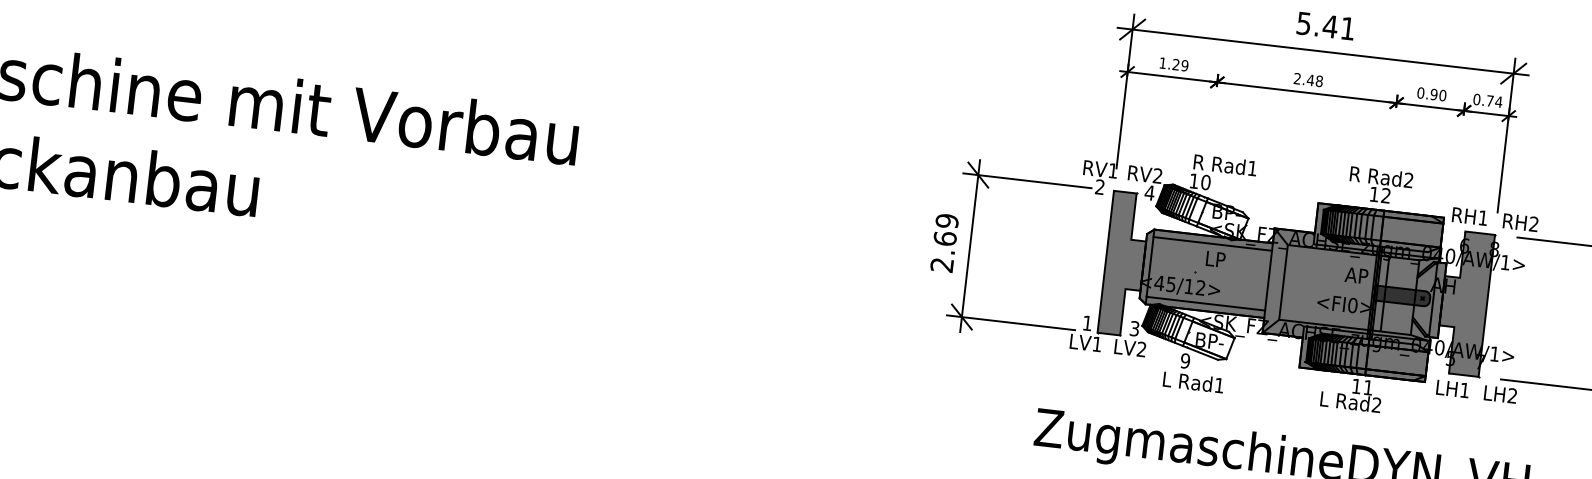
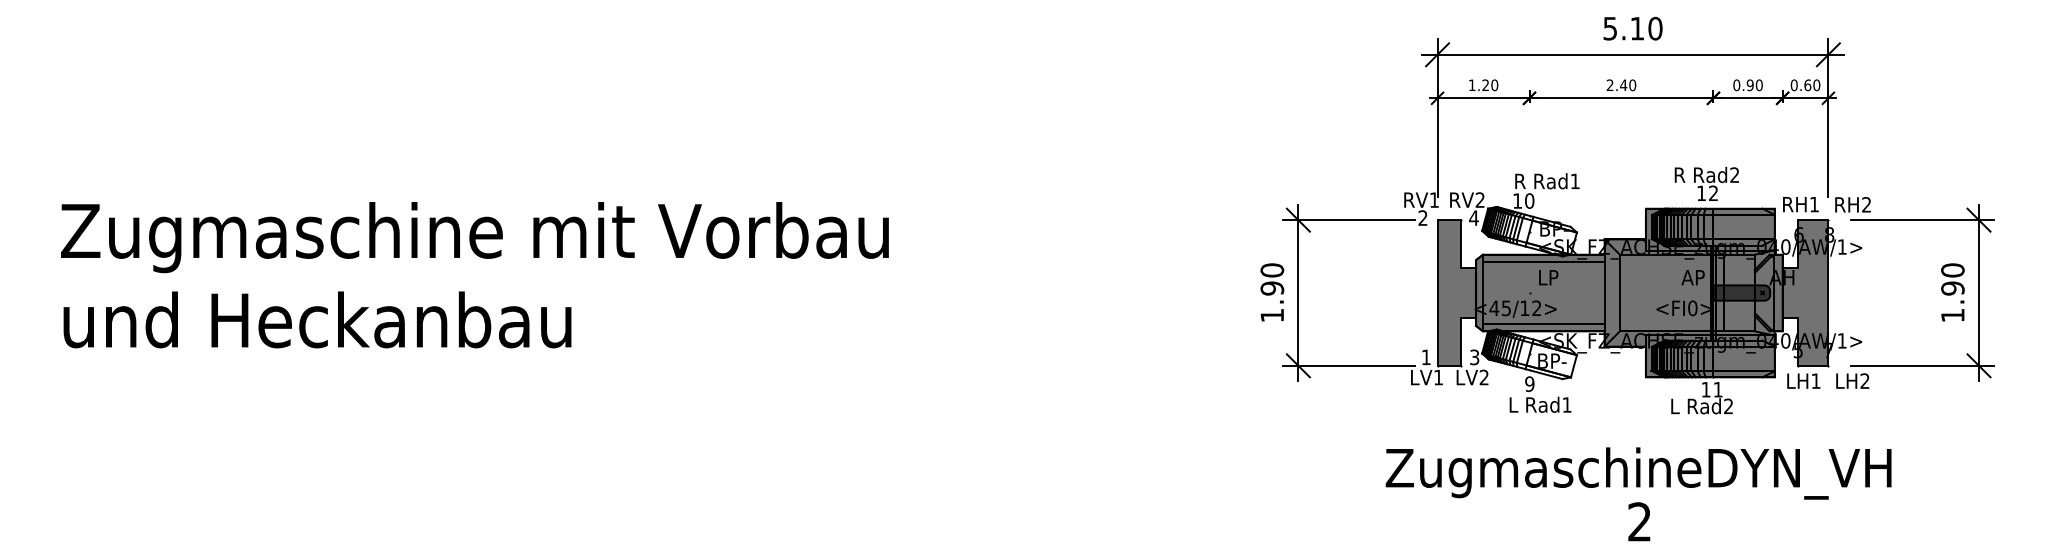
text: (1338, 27) -> (1645, 28), 5.41 -> 5.10
text: (1184, 65) -> (1494, 85), 1.29 -> 1.20
text: (1319, 80) -> (1632, 84), 2.48 -> 2.40
text: (1494, 101) -> (1812, 85), 0.74 -> 0.60
text: (944, 242) -> (1272, 292), 2.69 -> 1.90

